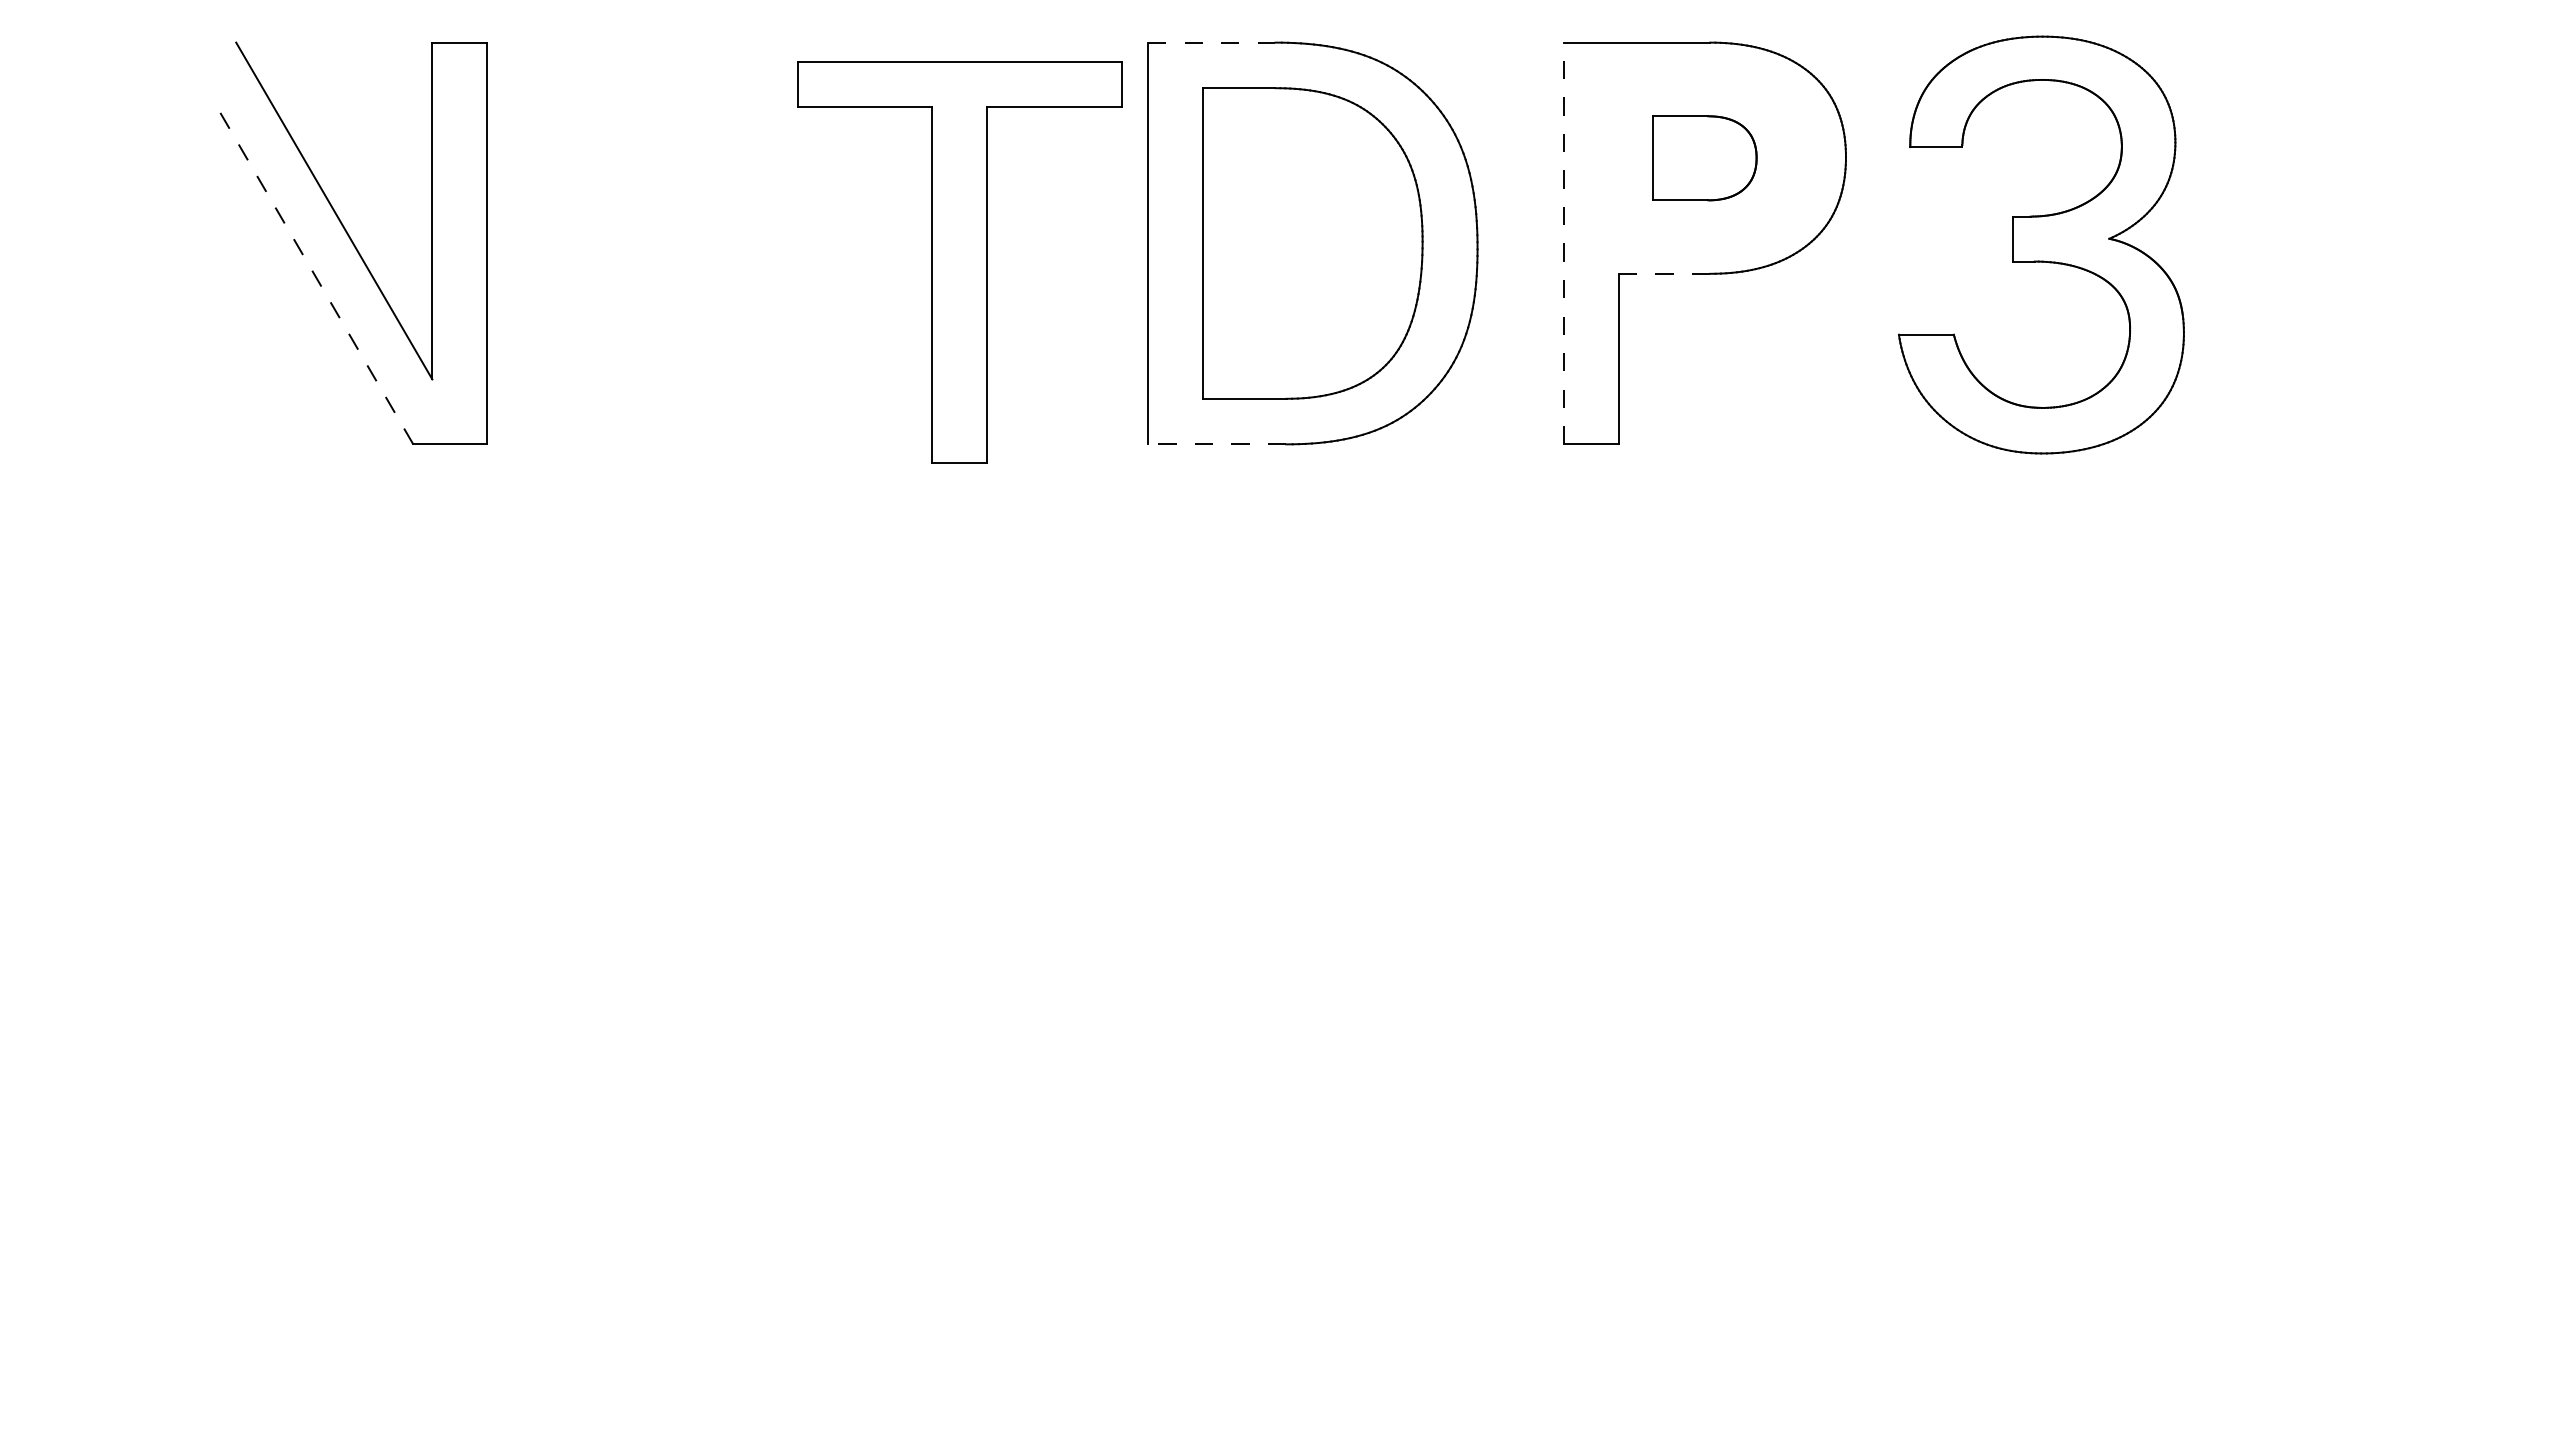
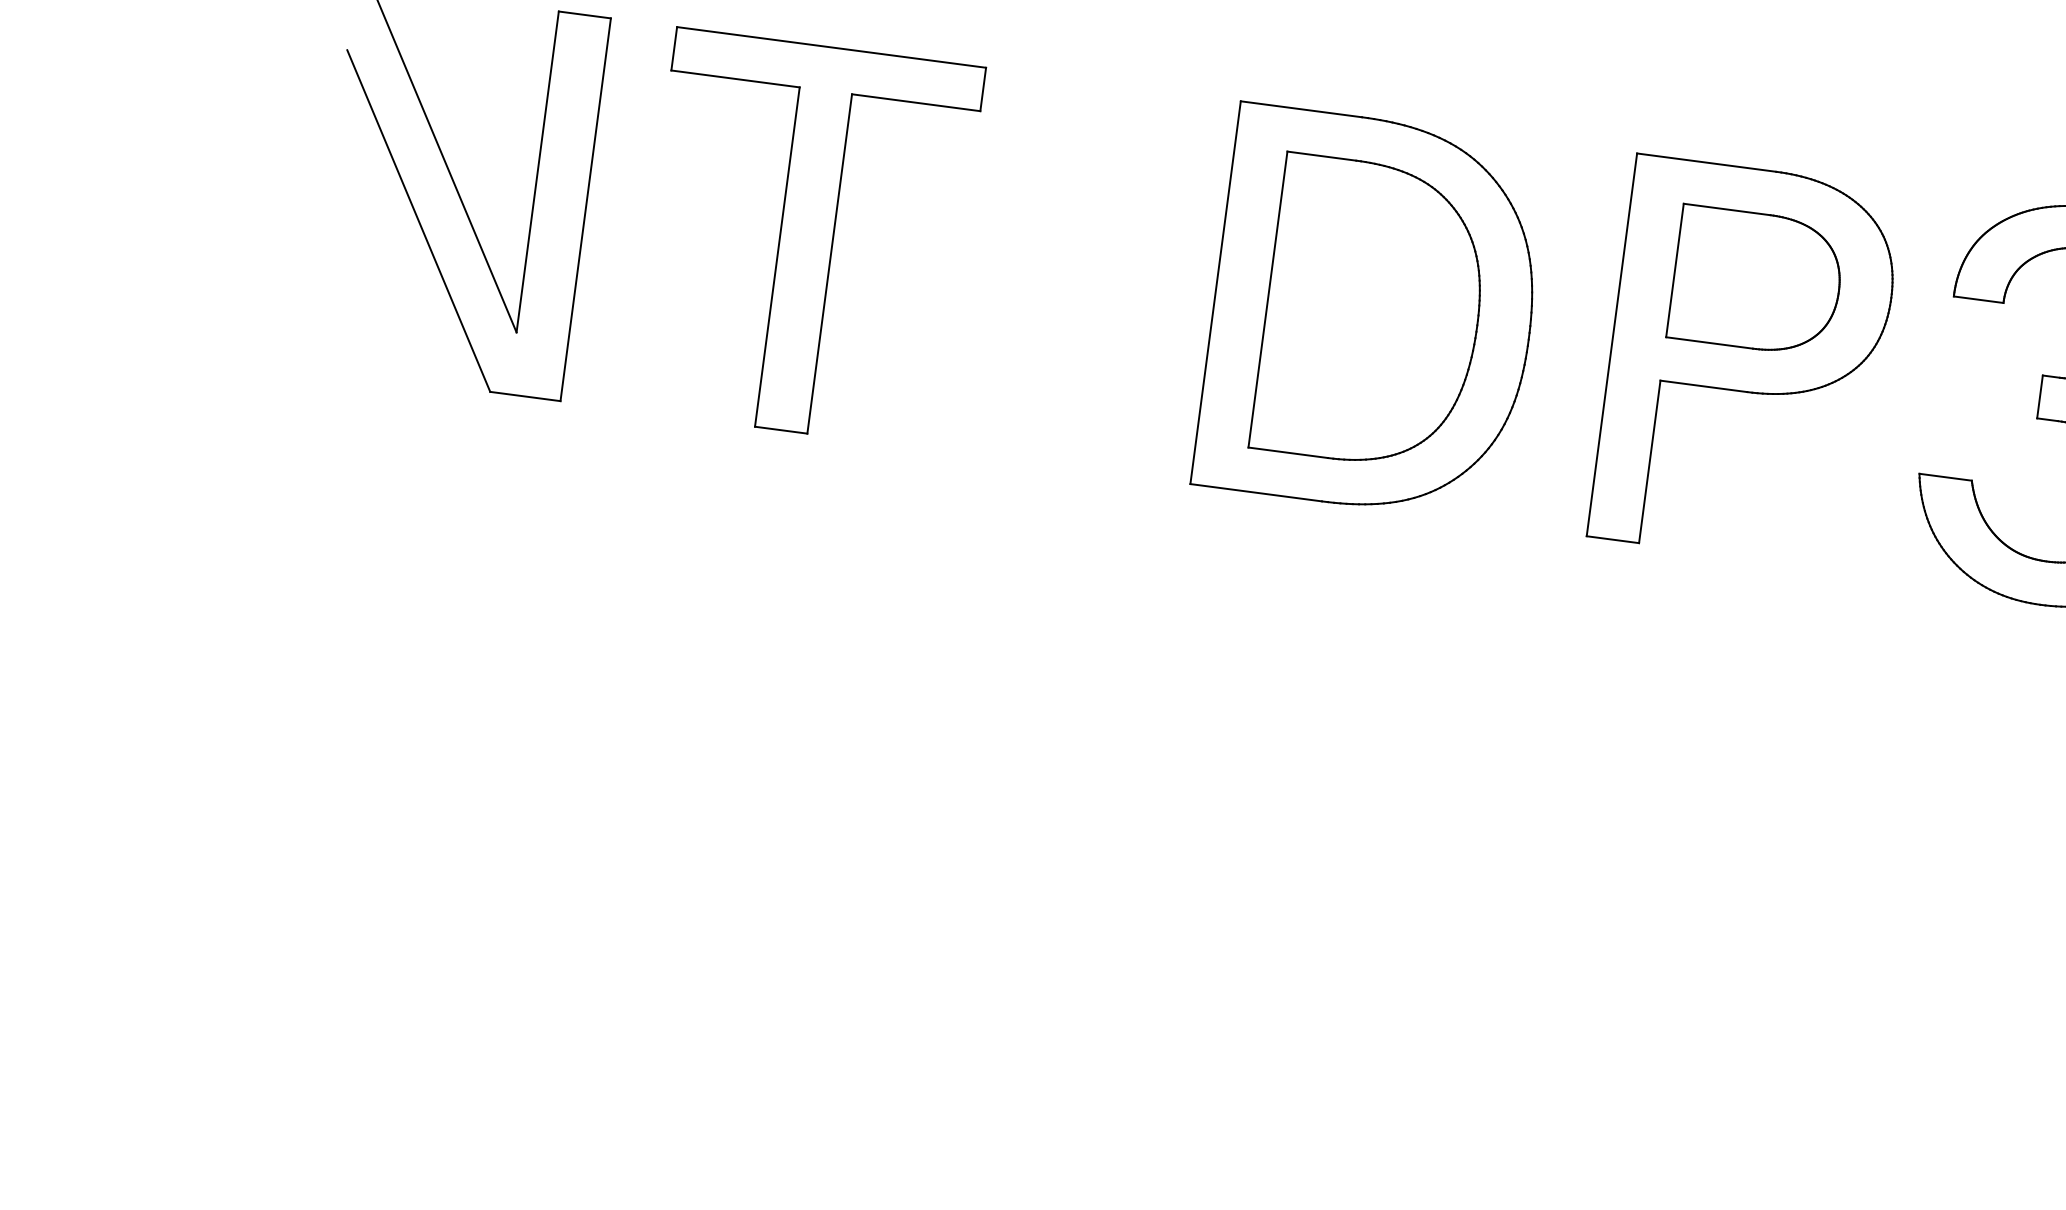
line: (1211, 42) -> (1301, 109), dashed -> solid
part: (1704, 158) -> (1756, 281), size x1.67
line: (1564, 243) -> (1612, 344), dashed -> solid
part: (959, 262) -> (806, 238), moved
line: (1664, 273) -> (1703, 386), dashed -> solid
line: (316, 277) -> (418, 220), dashed -> solid
line: (1216, 444) -> (1255, 492), dashed -> solid

